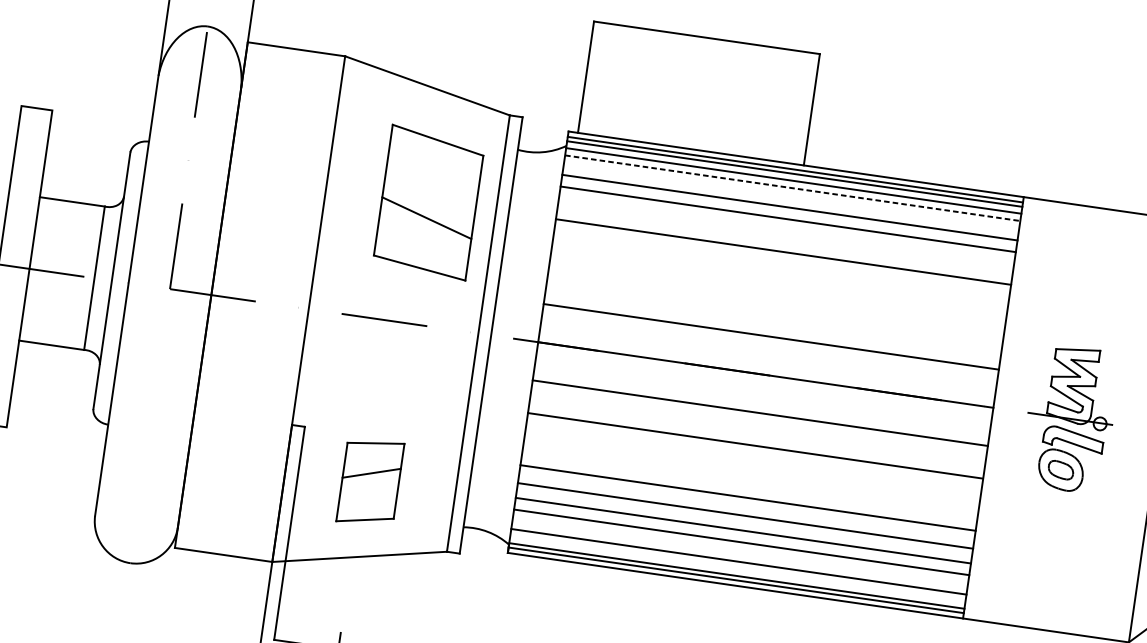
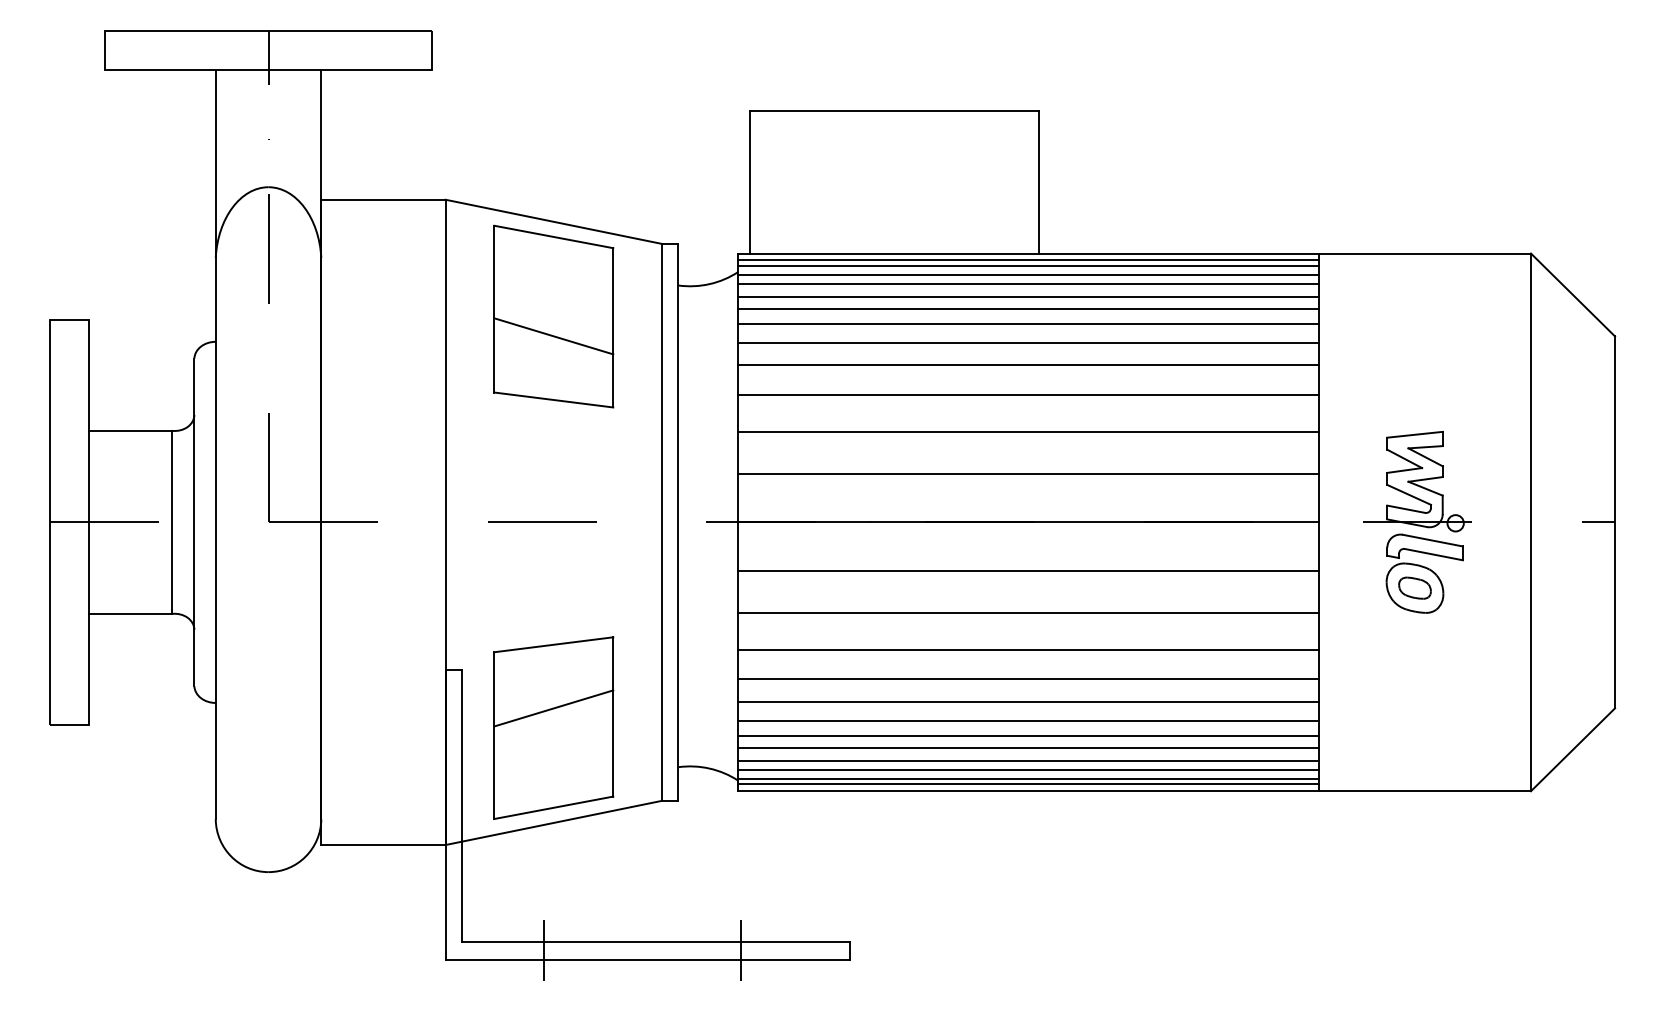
line: (793, 188) -> (1029, 284), dashed -> solid
line: (791, 197) -> (1028, 296), added
part: (428, 202) -> (553, 316), moved
line: (785, 234) -> (1028, 342), added
line: (779, 275) -> (1028, 395), added
line: (775, 303) -> (1027, 431), added
line: (751, 474) -> (1028, 649), added
part: (370, 482) -> (553, 727), size x1.67
line: (740, 551) -> (1028, 747), added
line: (737, 569) -> (1028, 770), added

